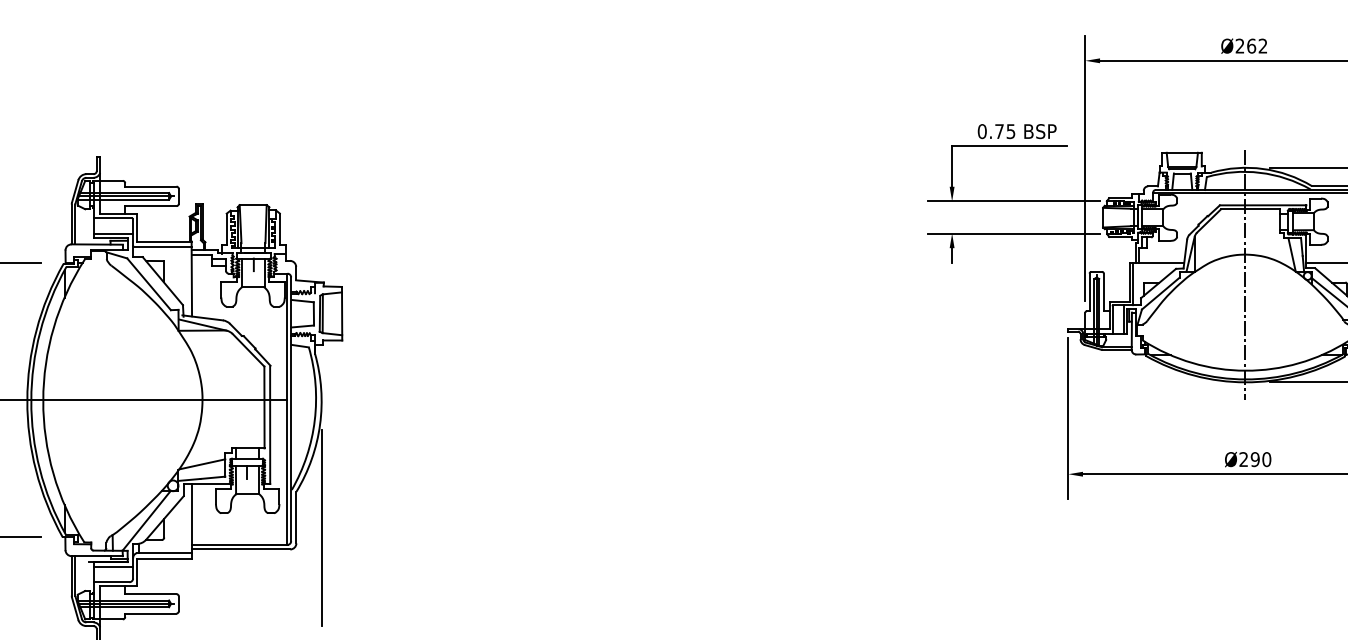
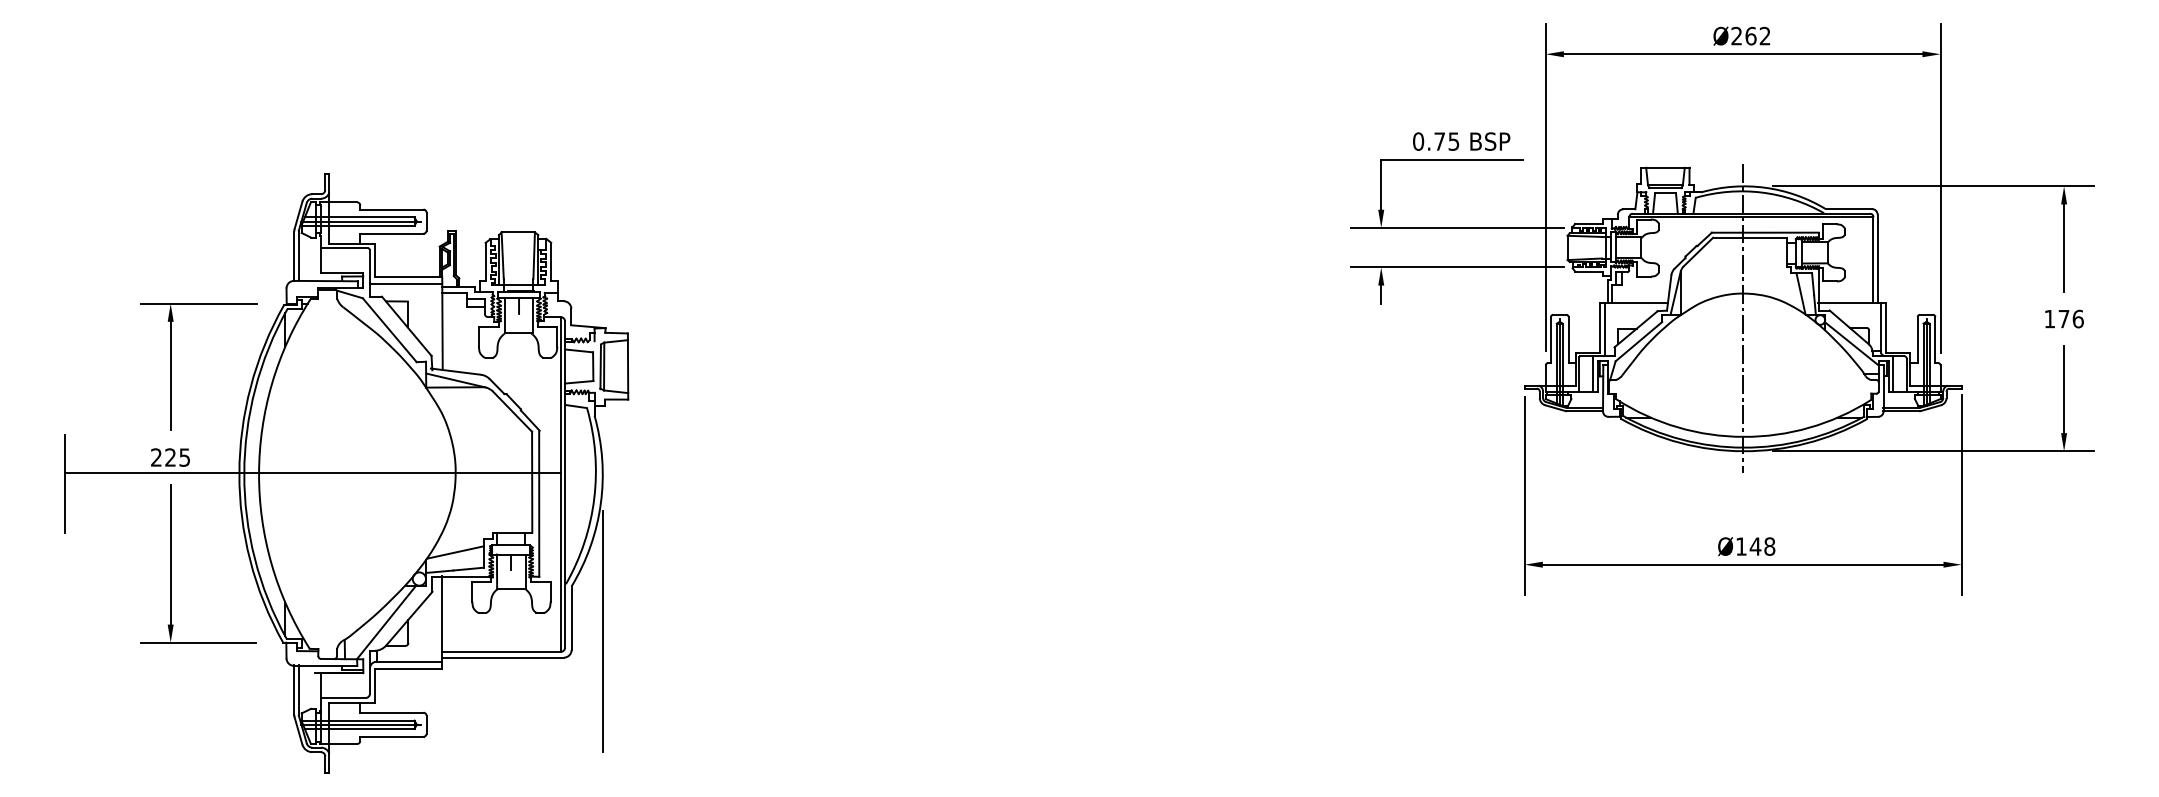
line: (113, 233) -> (345, 267), removed
text: (1255, 459) -> (1755, 546), Ø290 -> Ø148
line: (113, 566) -> (345, 678), removed

